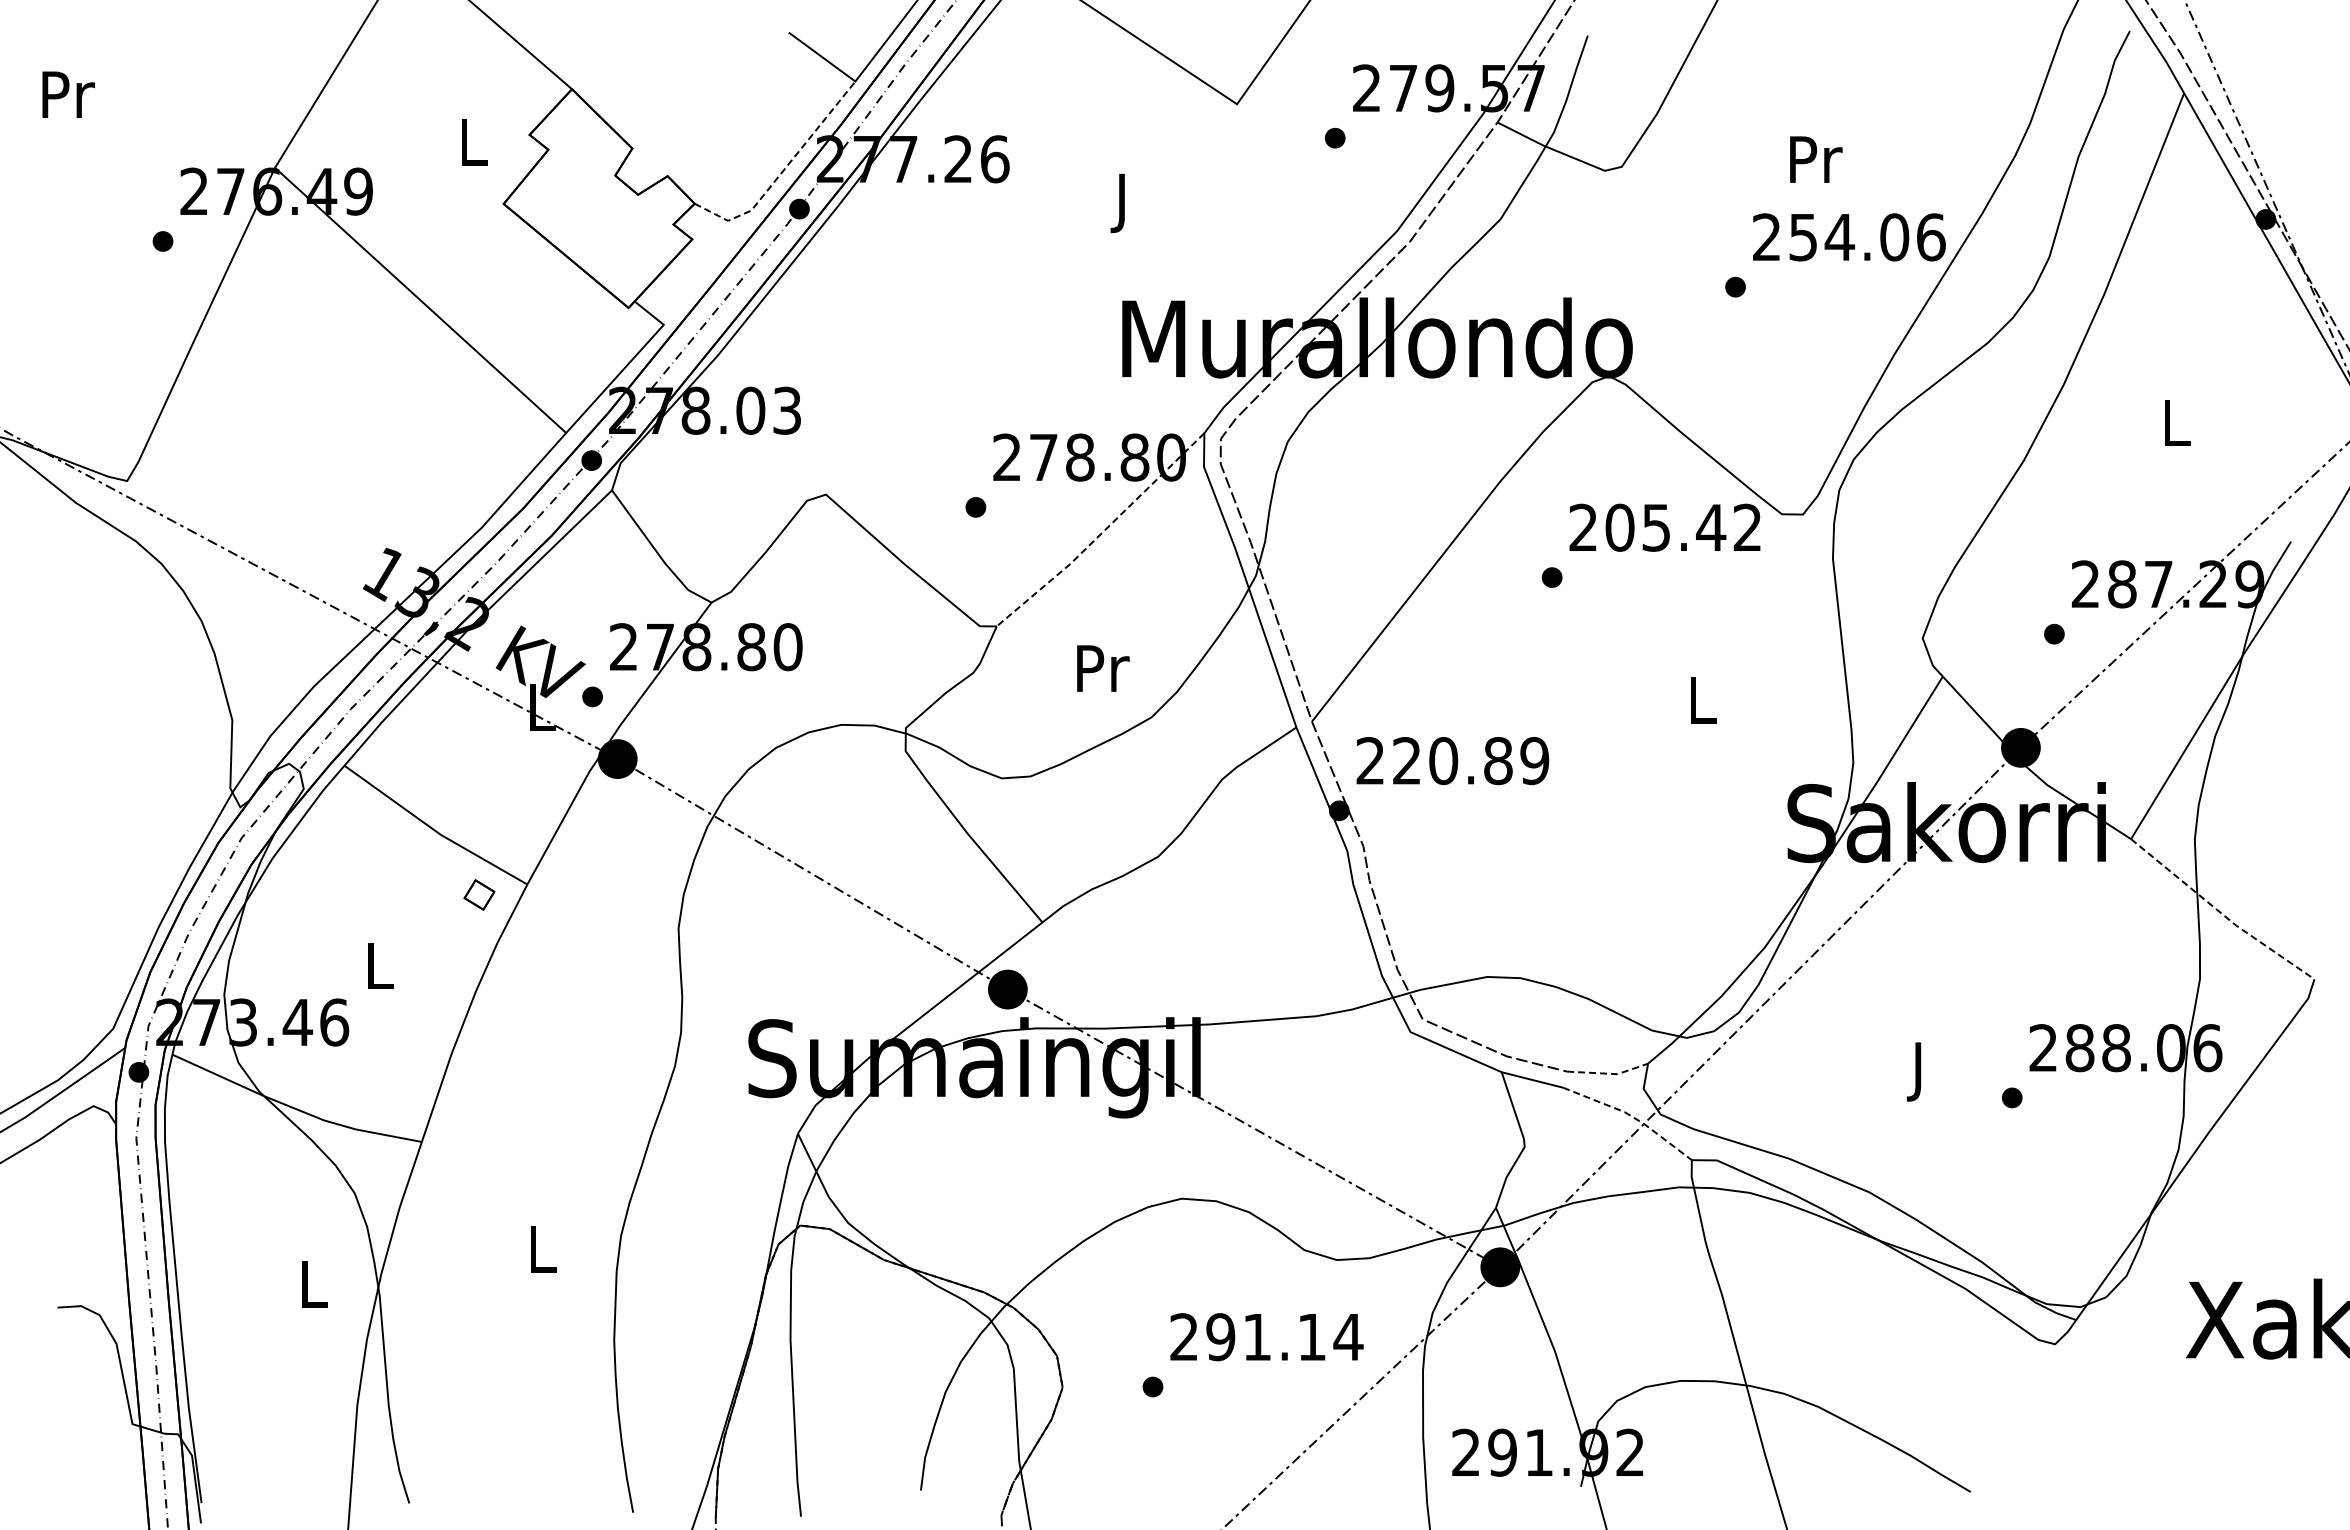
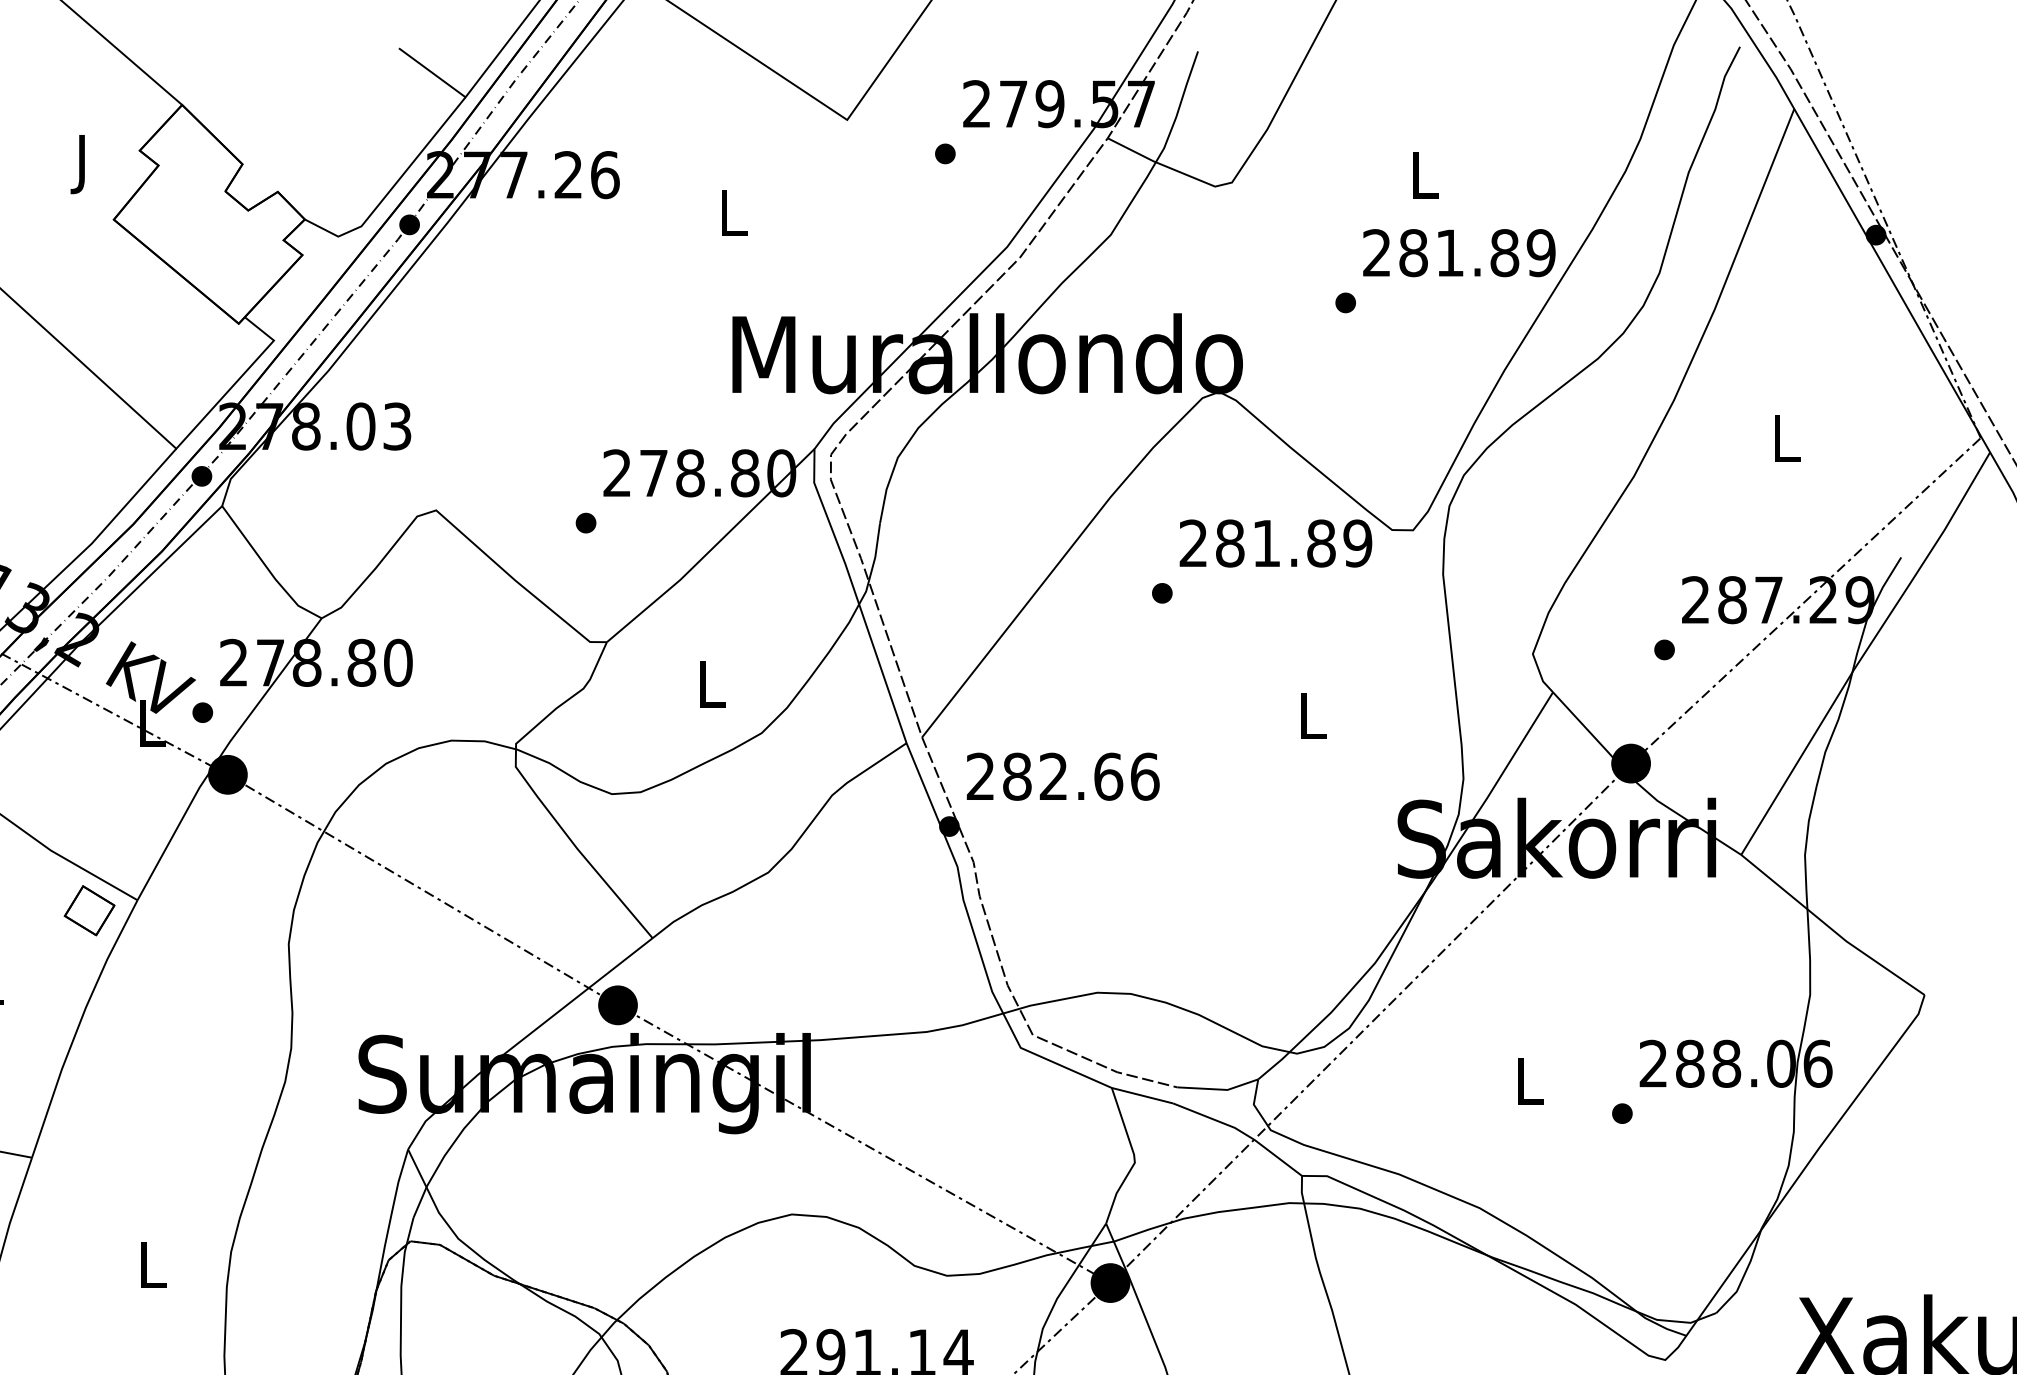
text: (473, 148) -> (83, 164), L -> J
text: (1816, 159) -> (1426, 175), Pr -> L
line: (782, 171) -> (392, 187), dashed -> solid
text: (1123, 203) -> (733, 219), J -> L
text: (1867, 237) -> (1477, 253), 254.06 -> 281.89
text: (1683, 527) -> (1293, 543), 205.42 -> 281.89
line: (1102, 532) -> (712, 548), dashed -> solid
text: (1103, 668) -> (713, 684), Pr -> L
text: (1470, 761) -> (1080, 777), 220.89 -> 282.66
part: (479, 894) -> (89, 910), size x1.67
line: (2220, 913) -> (1830, 929), dashed -> solid
text: (1919, 1071) -> (1529, 1087), J -> L
line: (1609, 1073) -> (1219, 1089), dashed -> solid
line: (1632, 1116) -> (1242, 1132), dashed -> solid

